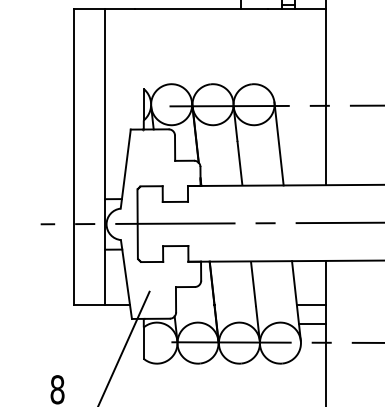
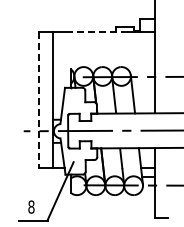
line: (199, 8) -> (96, 32), solid -> dashed
line: (72, 157) -> (38, 100), solid -> dashed

